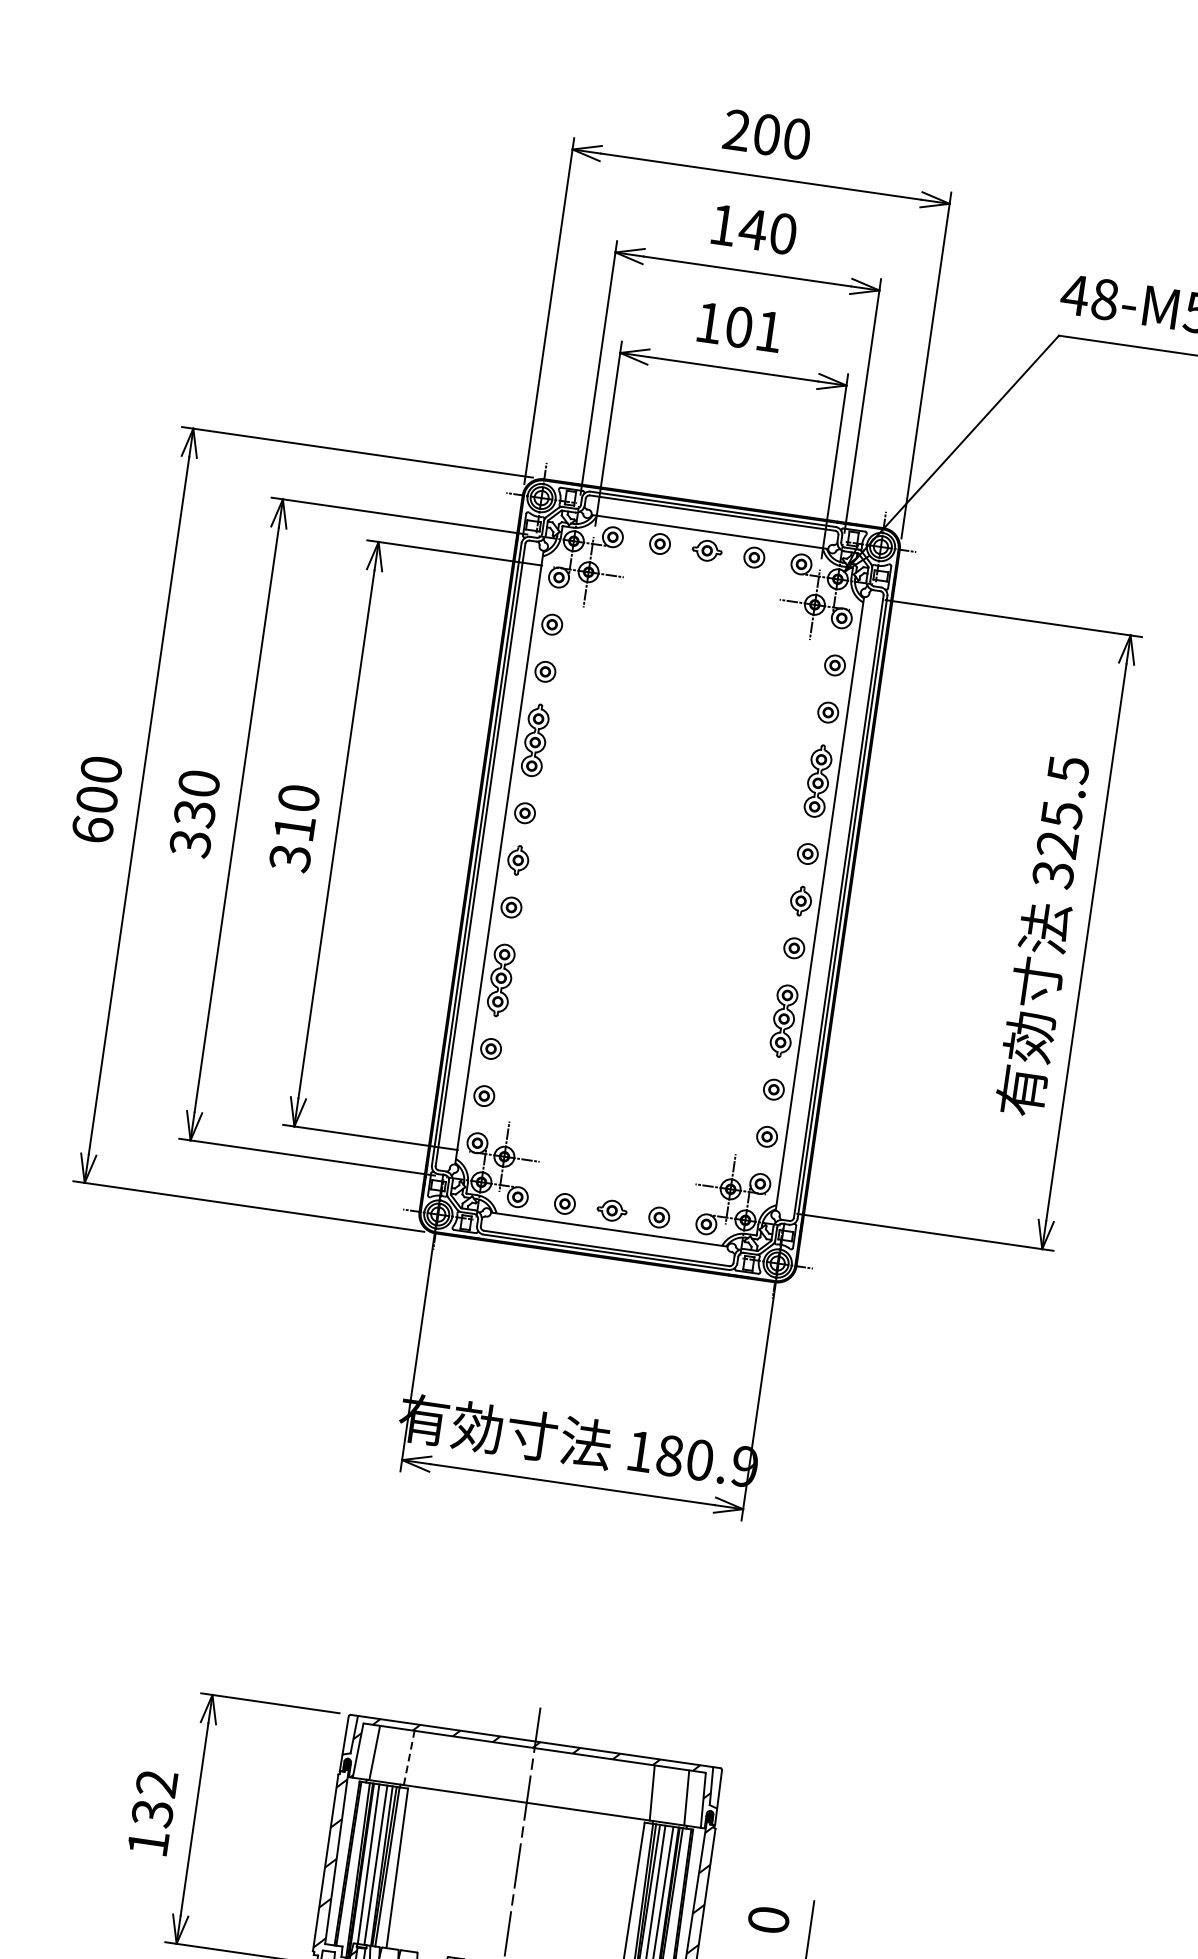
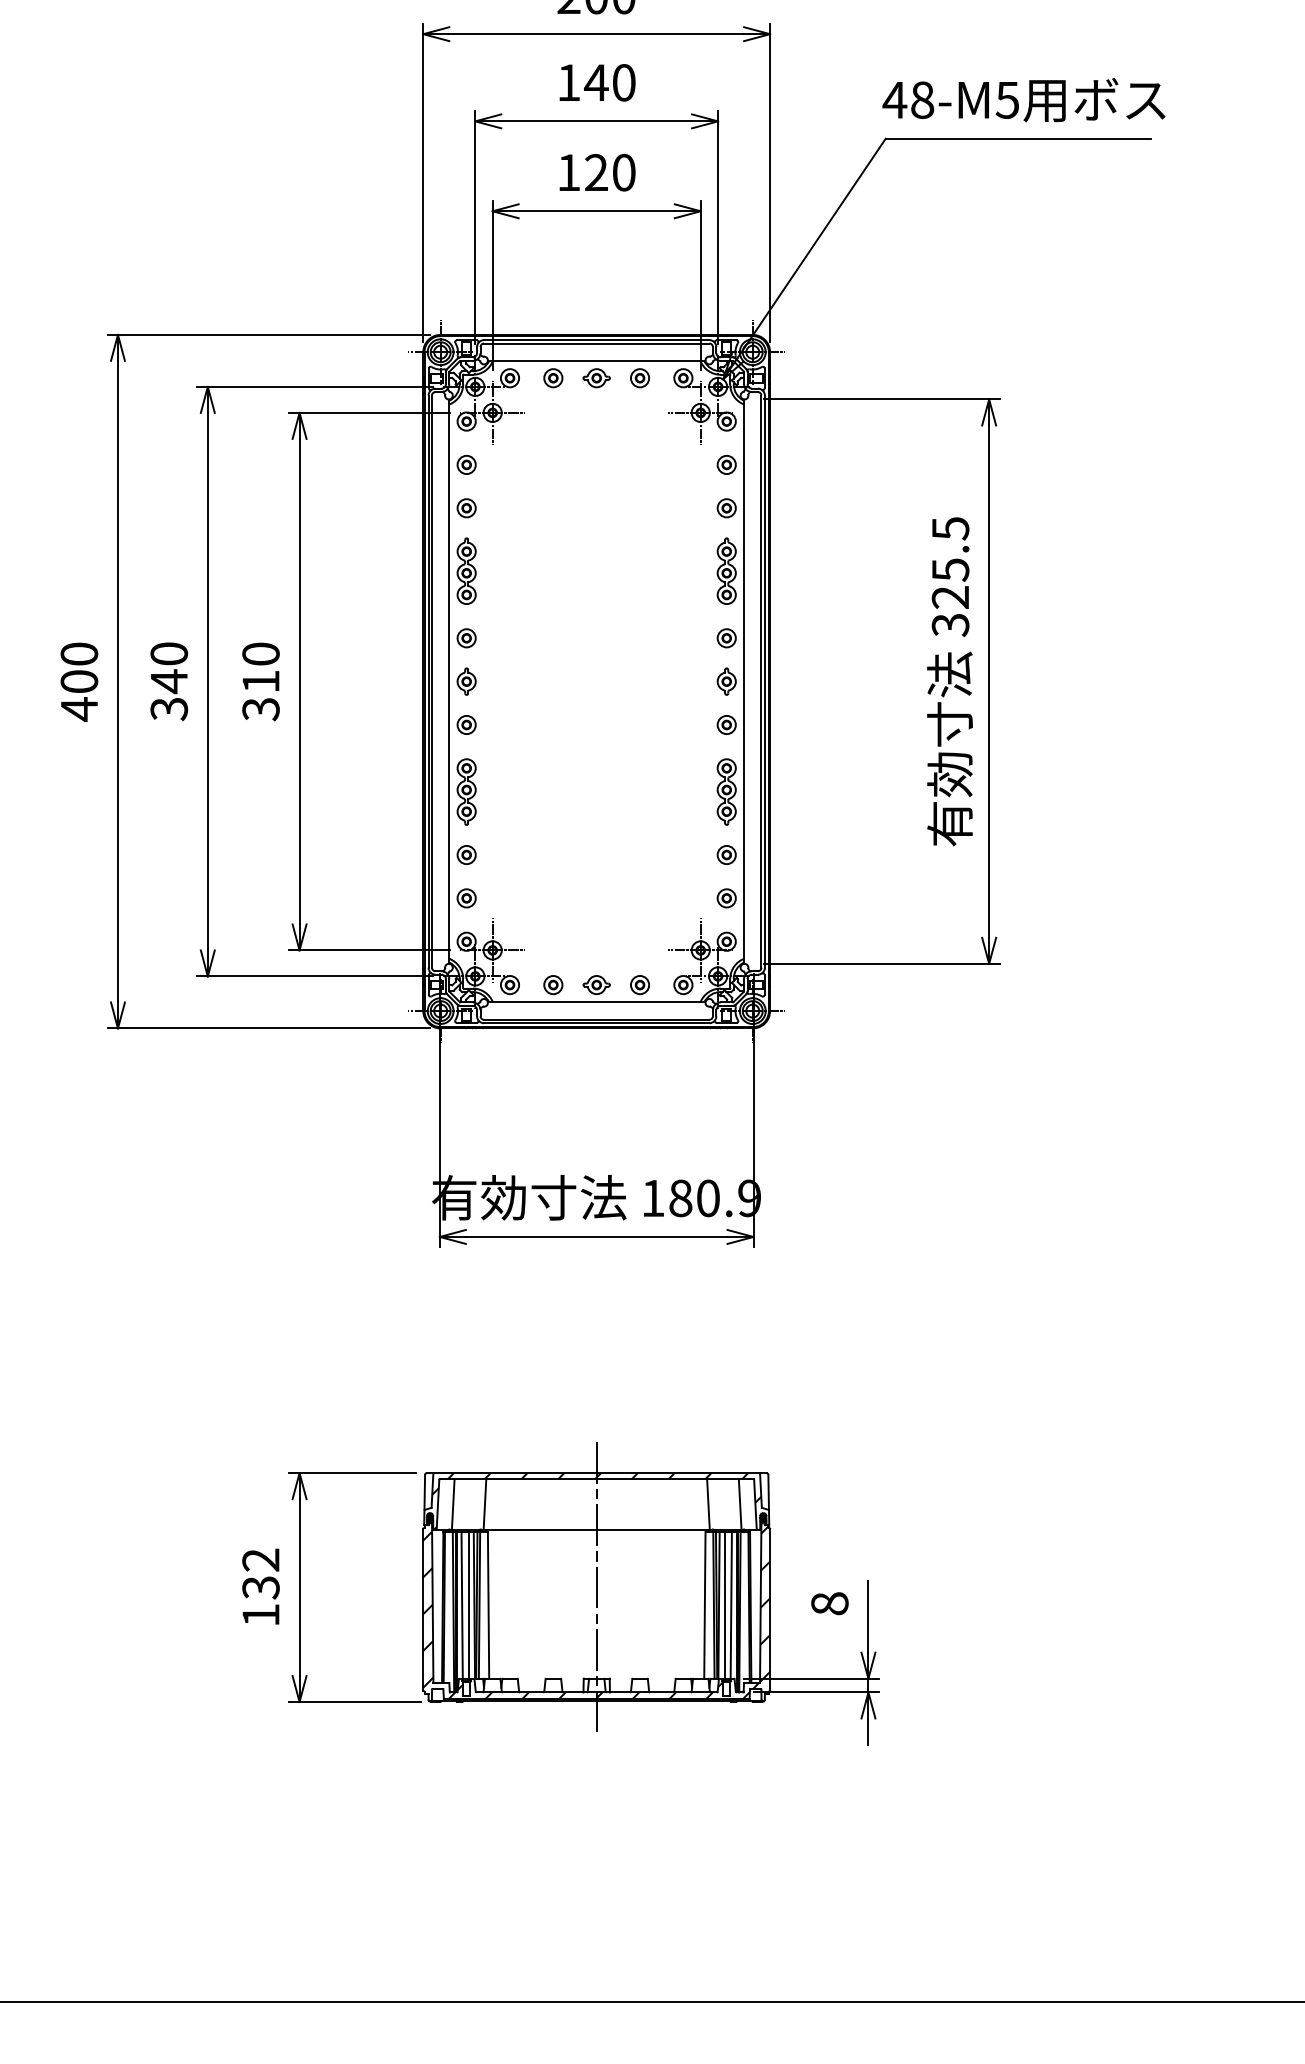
text: (754, 329) -> (610, 172), 101 -> 120
text: (195, 813) -> (169, 681), 330 -> 340
text: (92, 830) -> (79, 709), 600 -> 400
line: (408, 1758) -> (484, 1504), dashed -> solid
text: (768, 1919) -> (829, 1603), 0 -> 8

